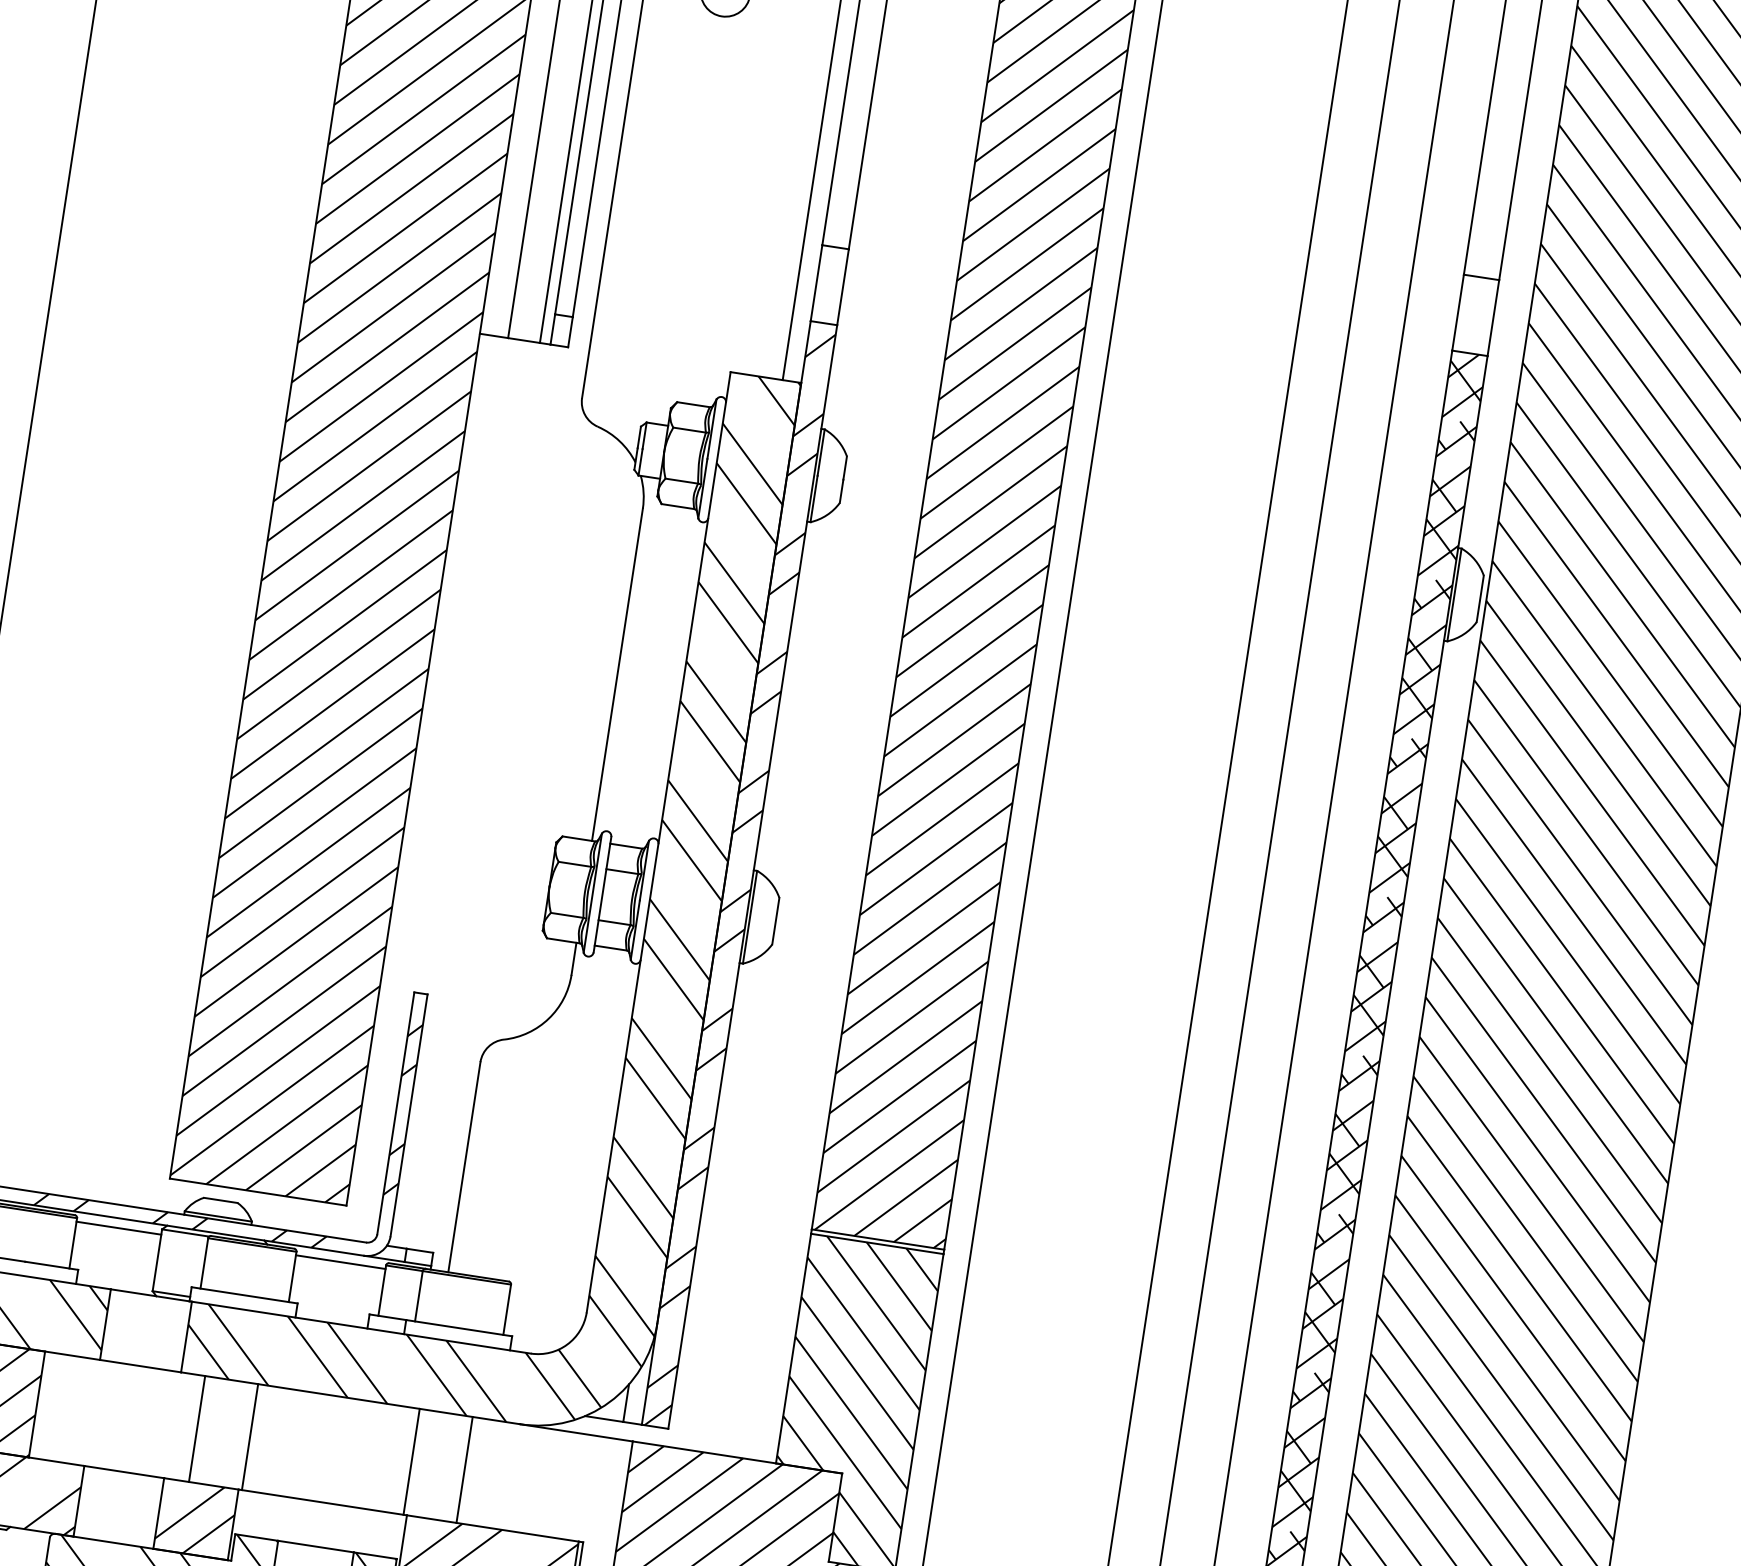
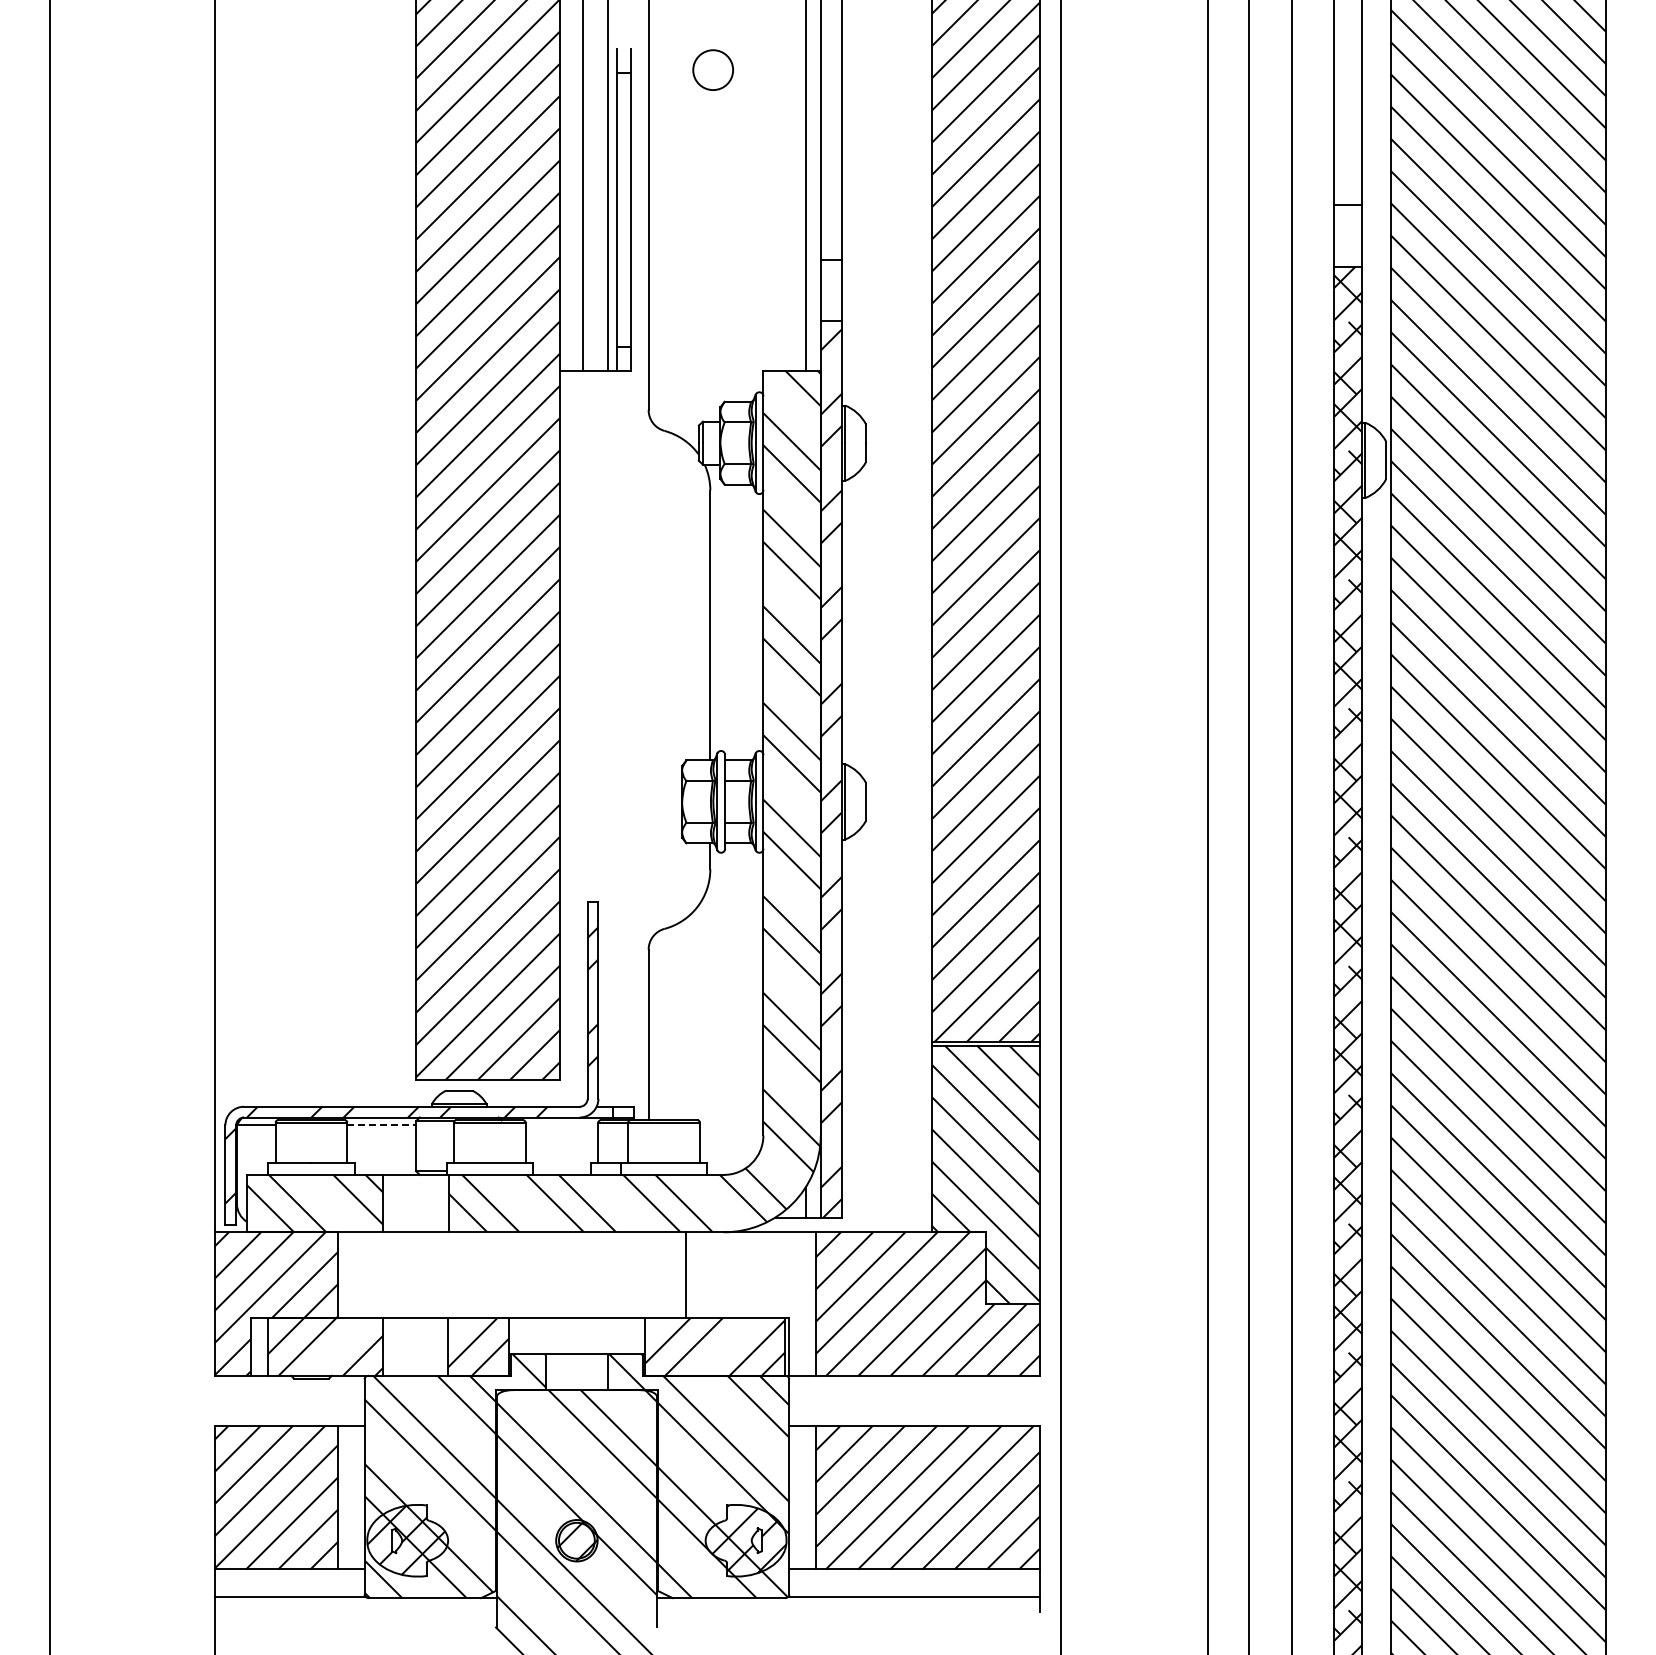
line: (119, 1228) -> (382, 1125), solid -> dashed
line: (340, 1262) -> (561, 1125), removed
line: (197, 1429) -> (468, 1275), removed
line: (250, 1437) -> (511, 1275), removed
line: (411, 1462) -> (642, 1275), removed

